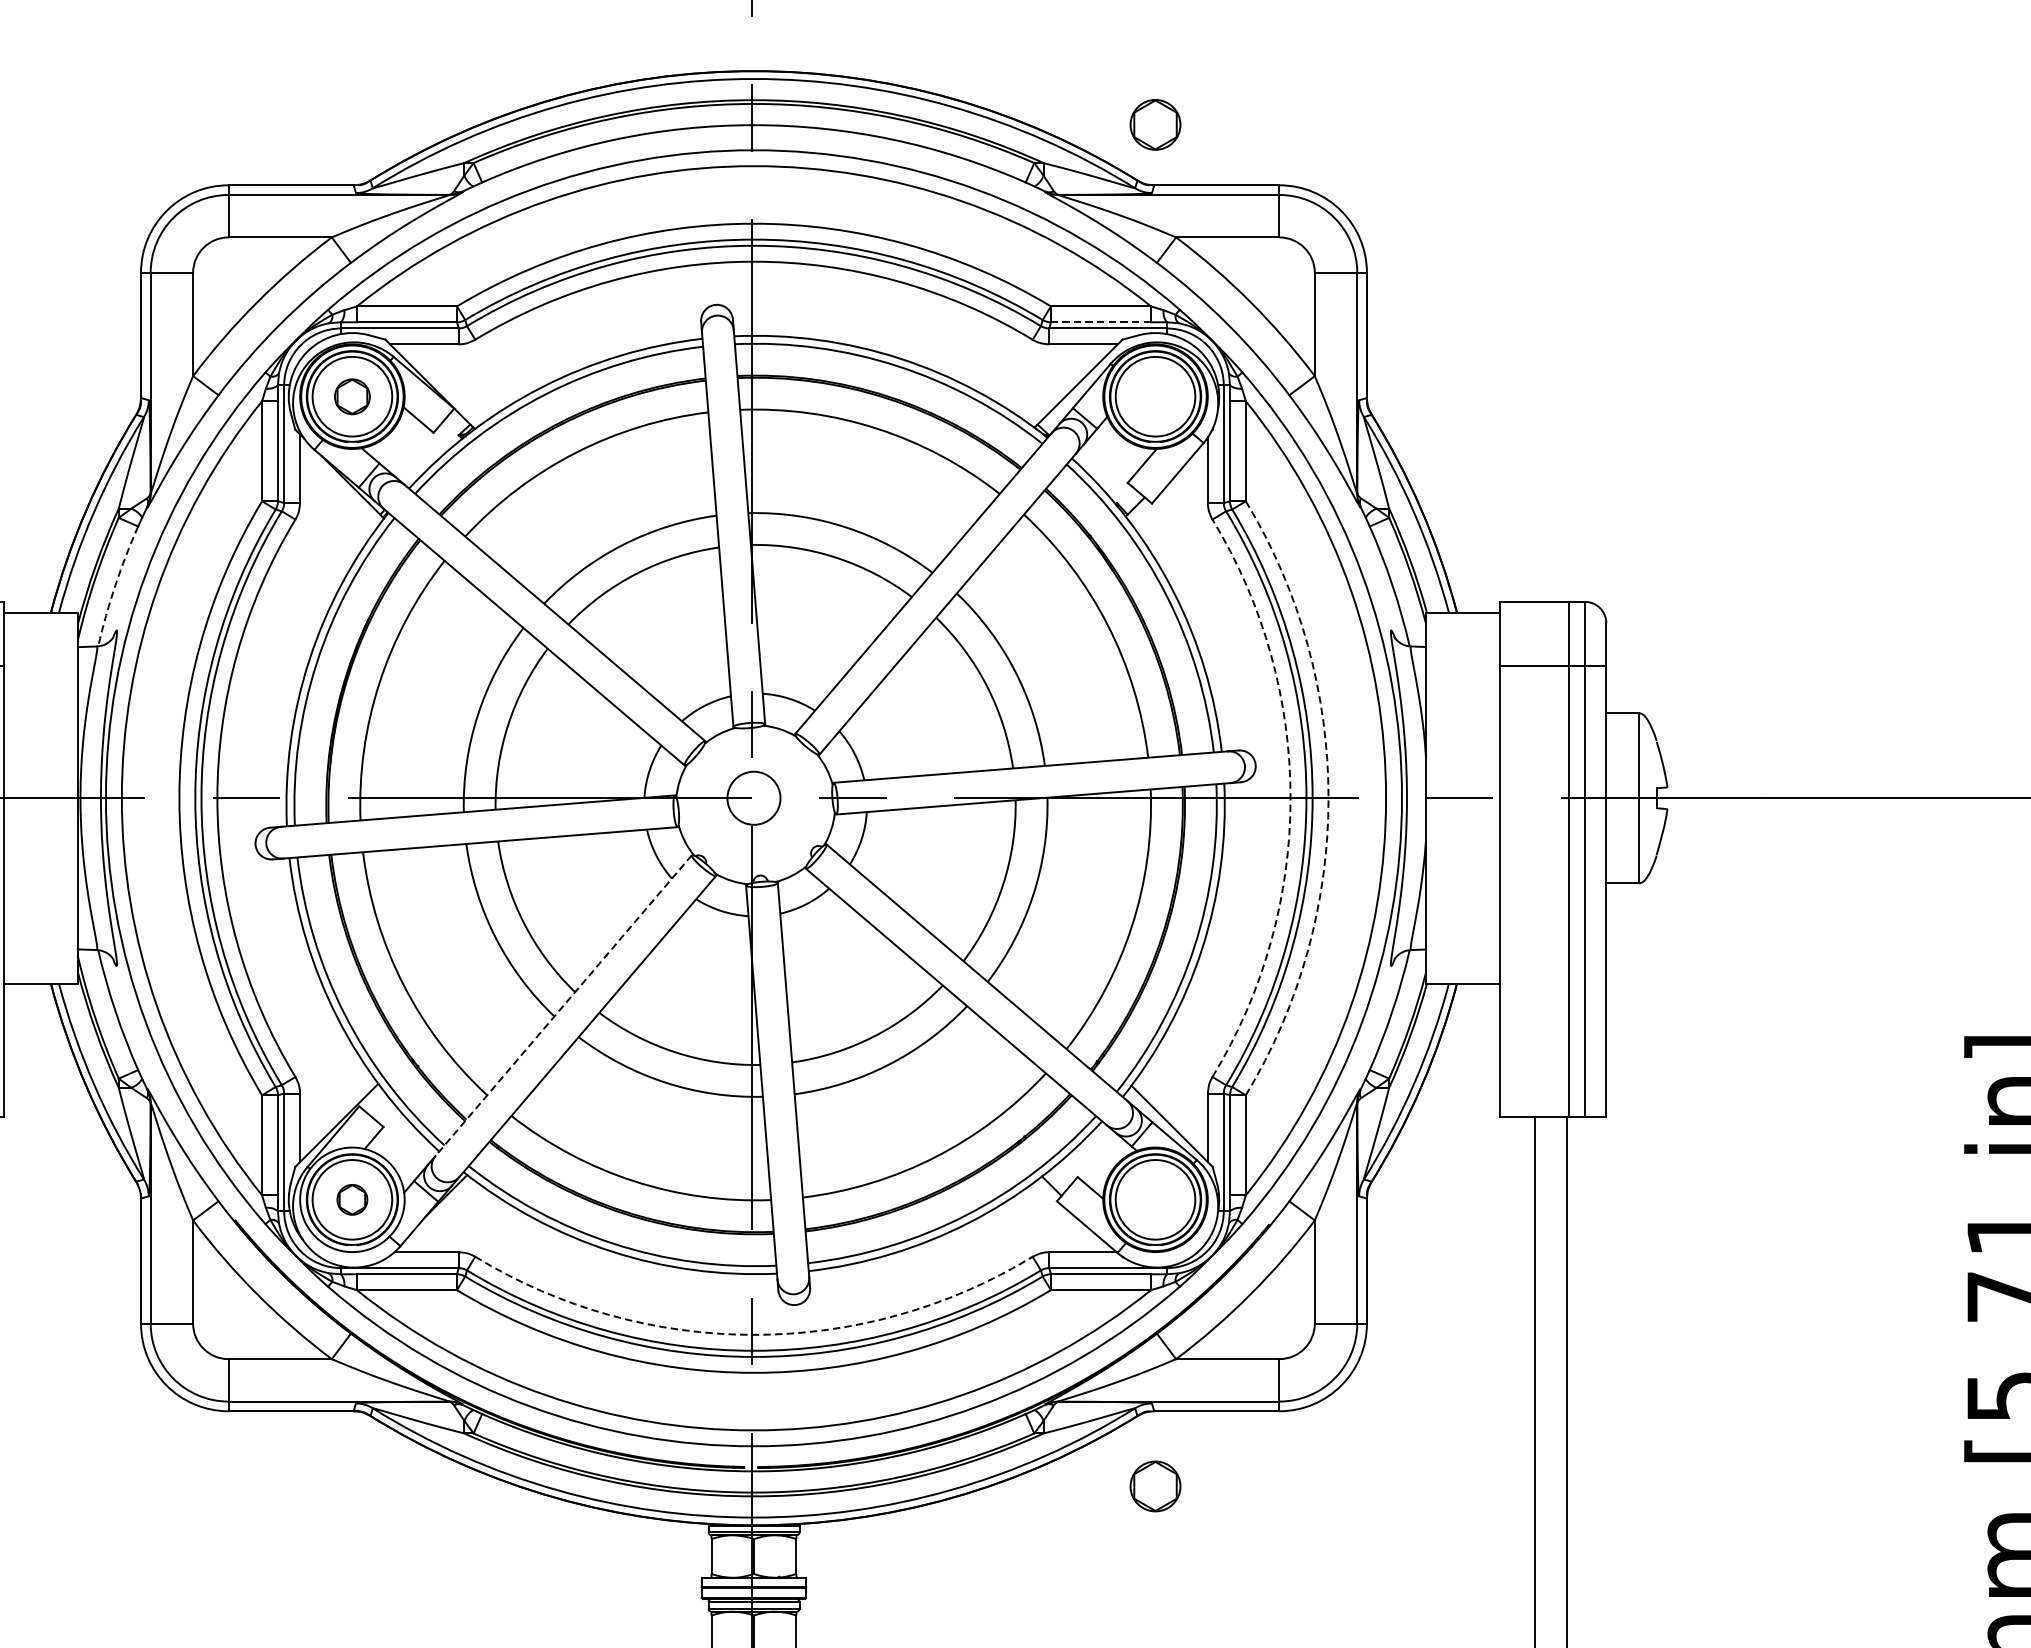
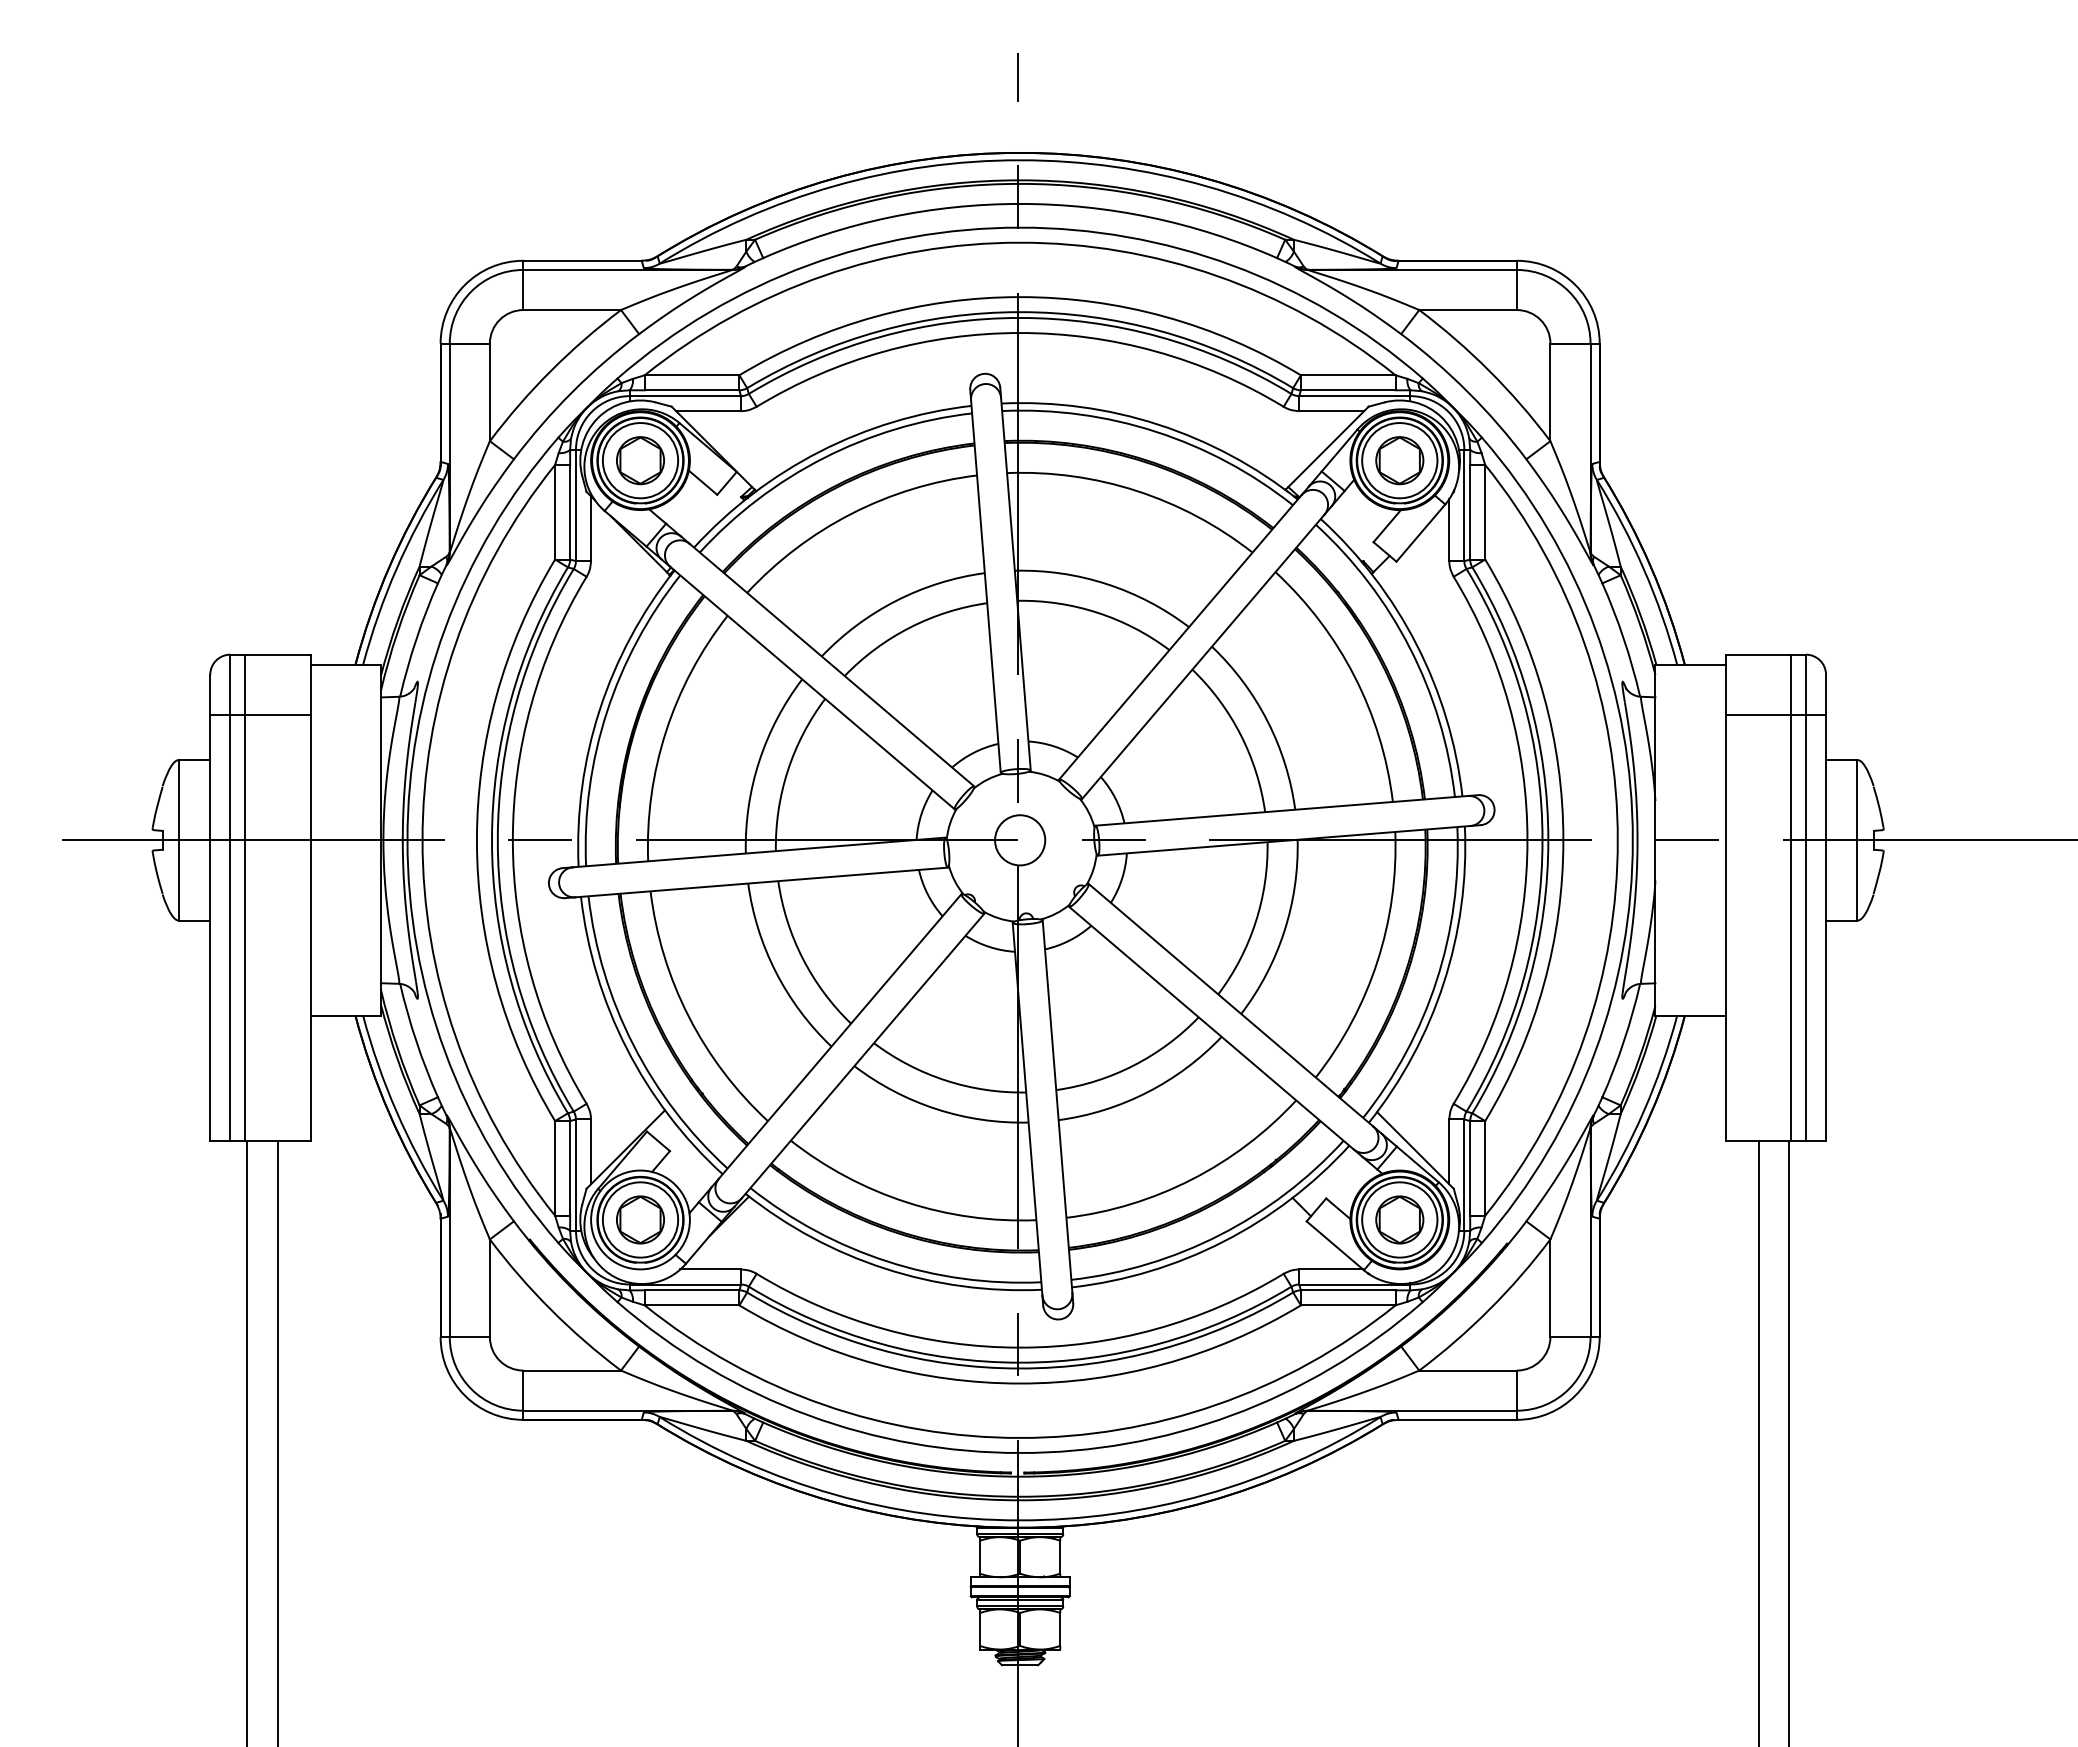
part: (1155, 124) -> (1399, 460), moved
line: (1100, 322) -> (1347, 390), dashed -> solid
part: (352, 396) -> (640, 460), size x1.43
arc: (115, 585) -> (416, 639), dashed -> solid
arc: (1290, 798) -> (1527, 840), dashed -> solid
arc: (1328, 798) -> (1563, 840), dashed -> solid
line: (563, 1005) -> (840, 1036), dashed -> solid
part: (352, 1199) -> (640, 1219), size x1.67
arc: (754, 1334) -> (1020, 1347), dashed -> solid
part: (1155, 1485) -> (1399, 1219), moved

